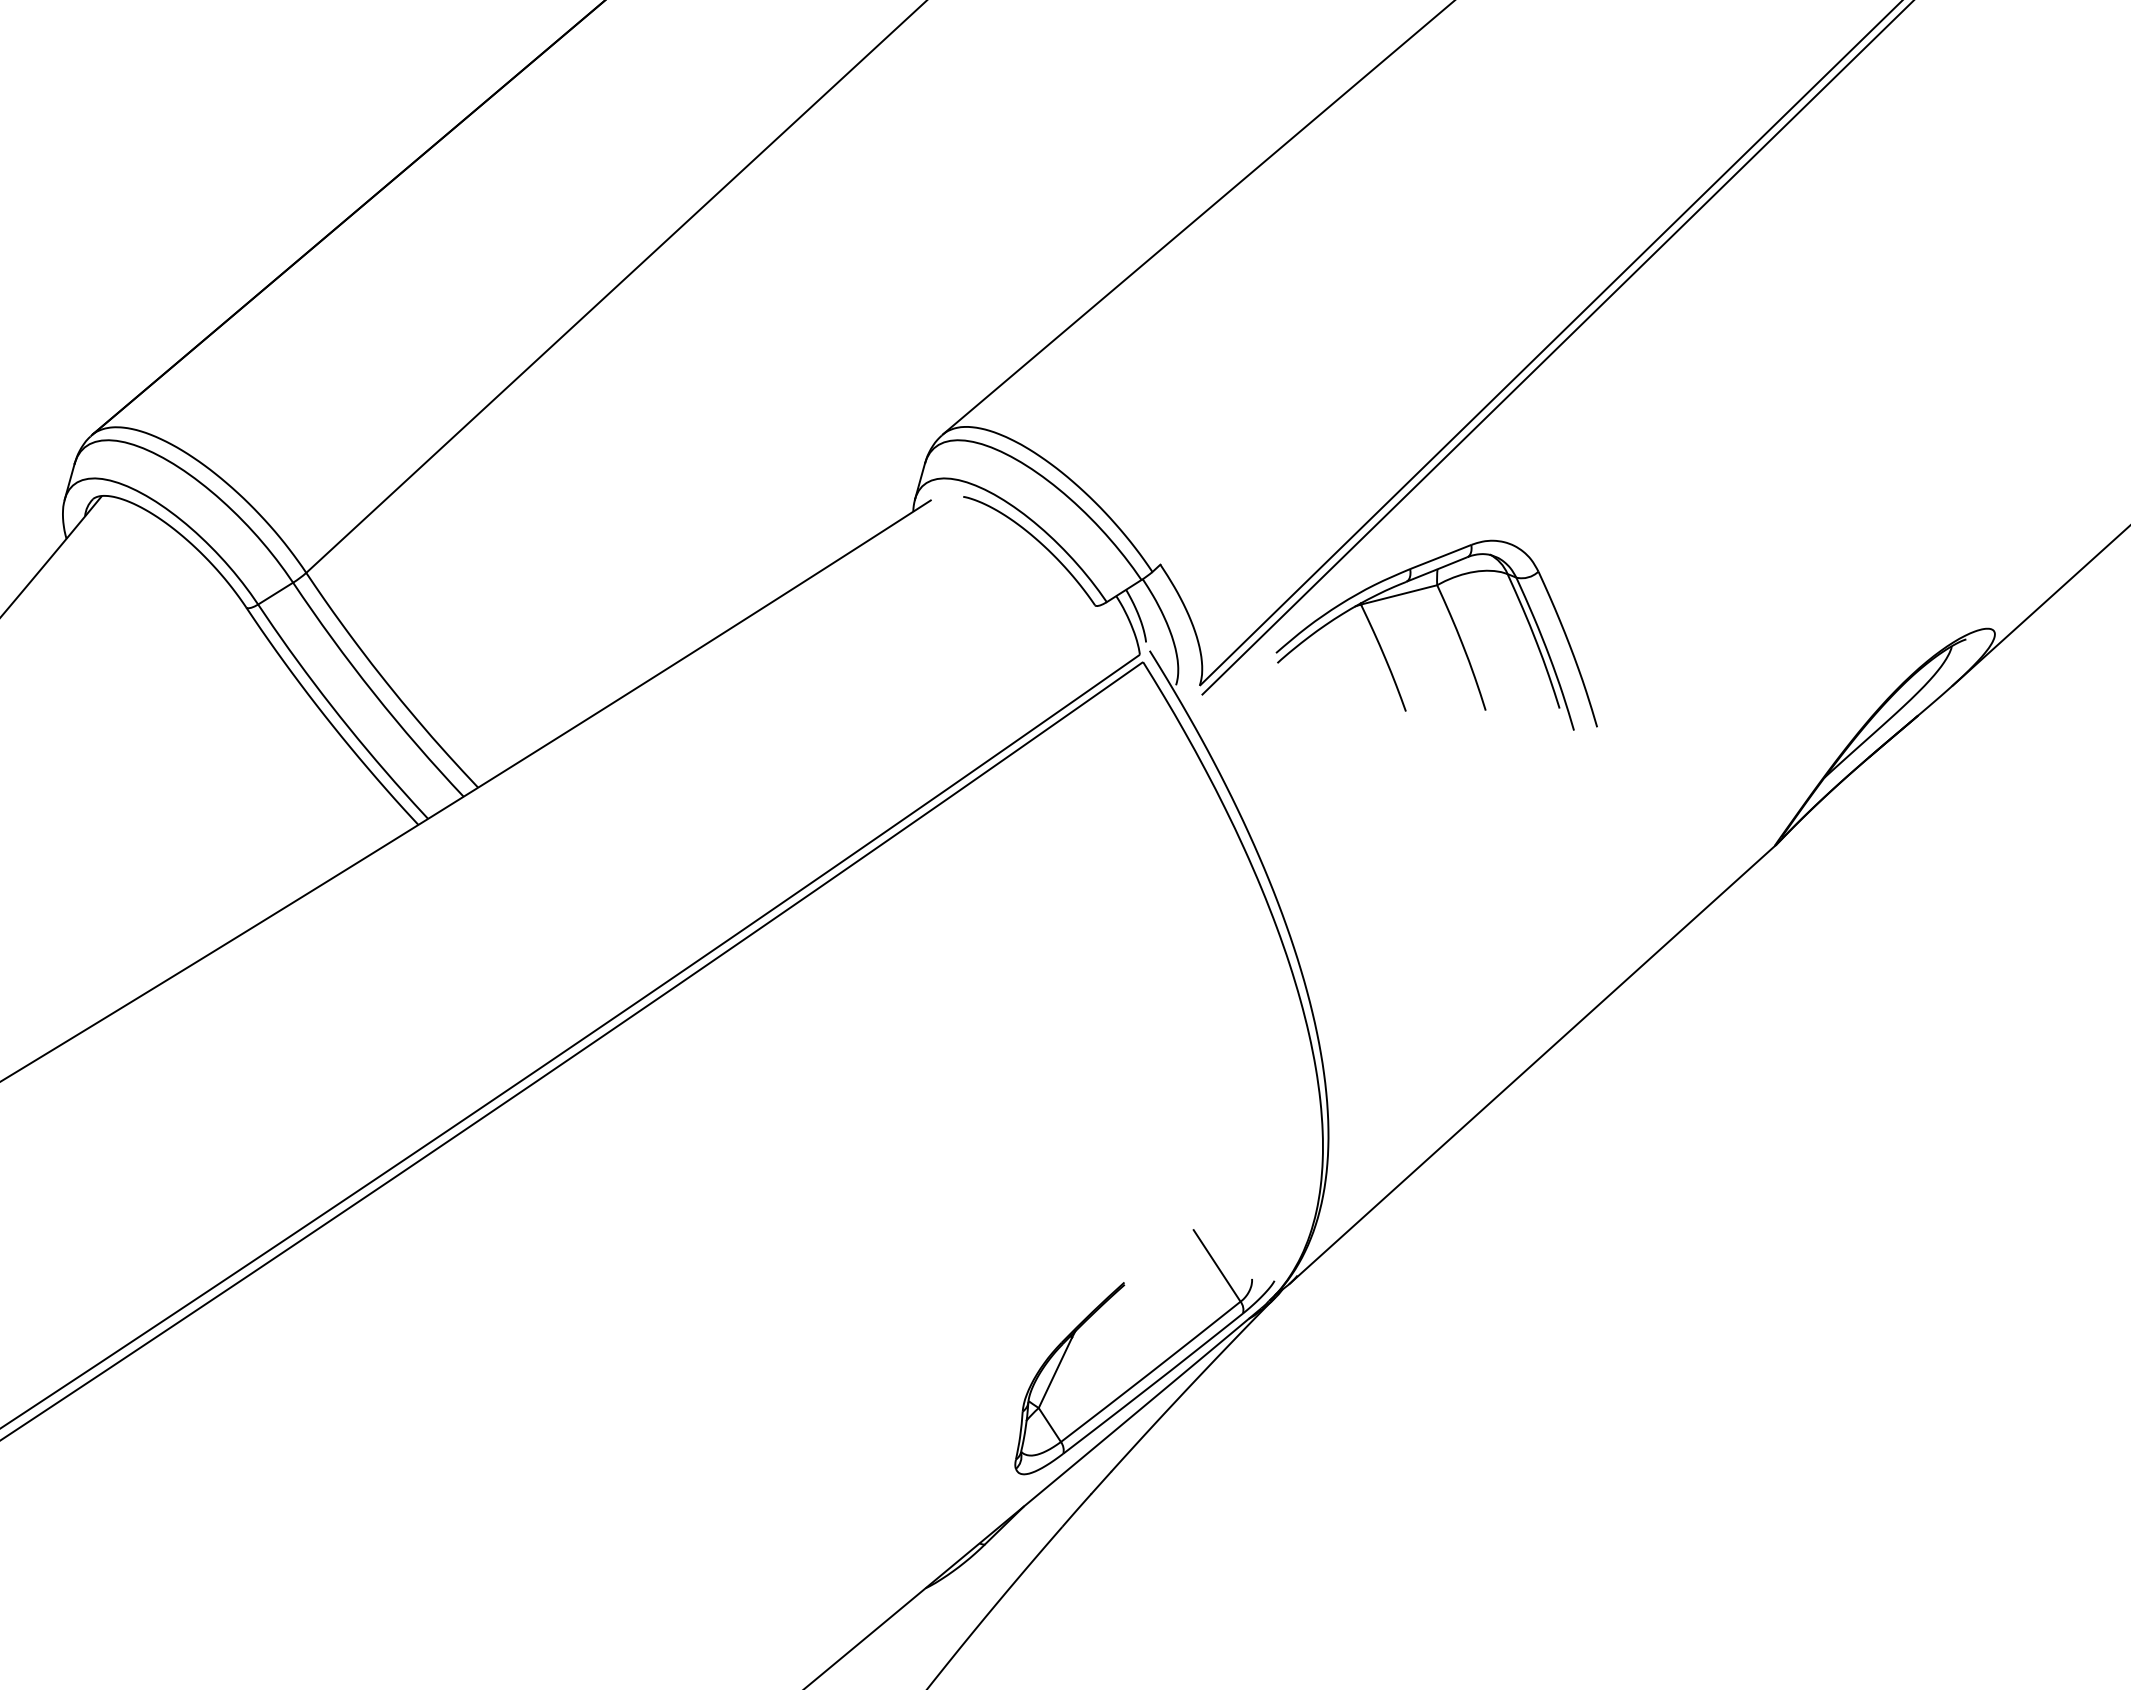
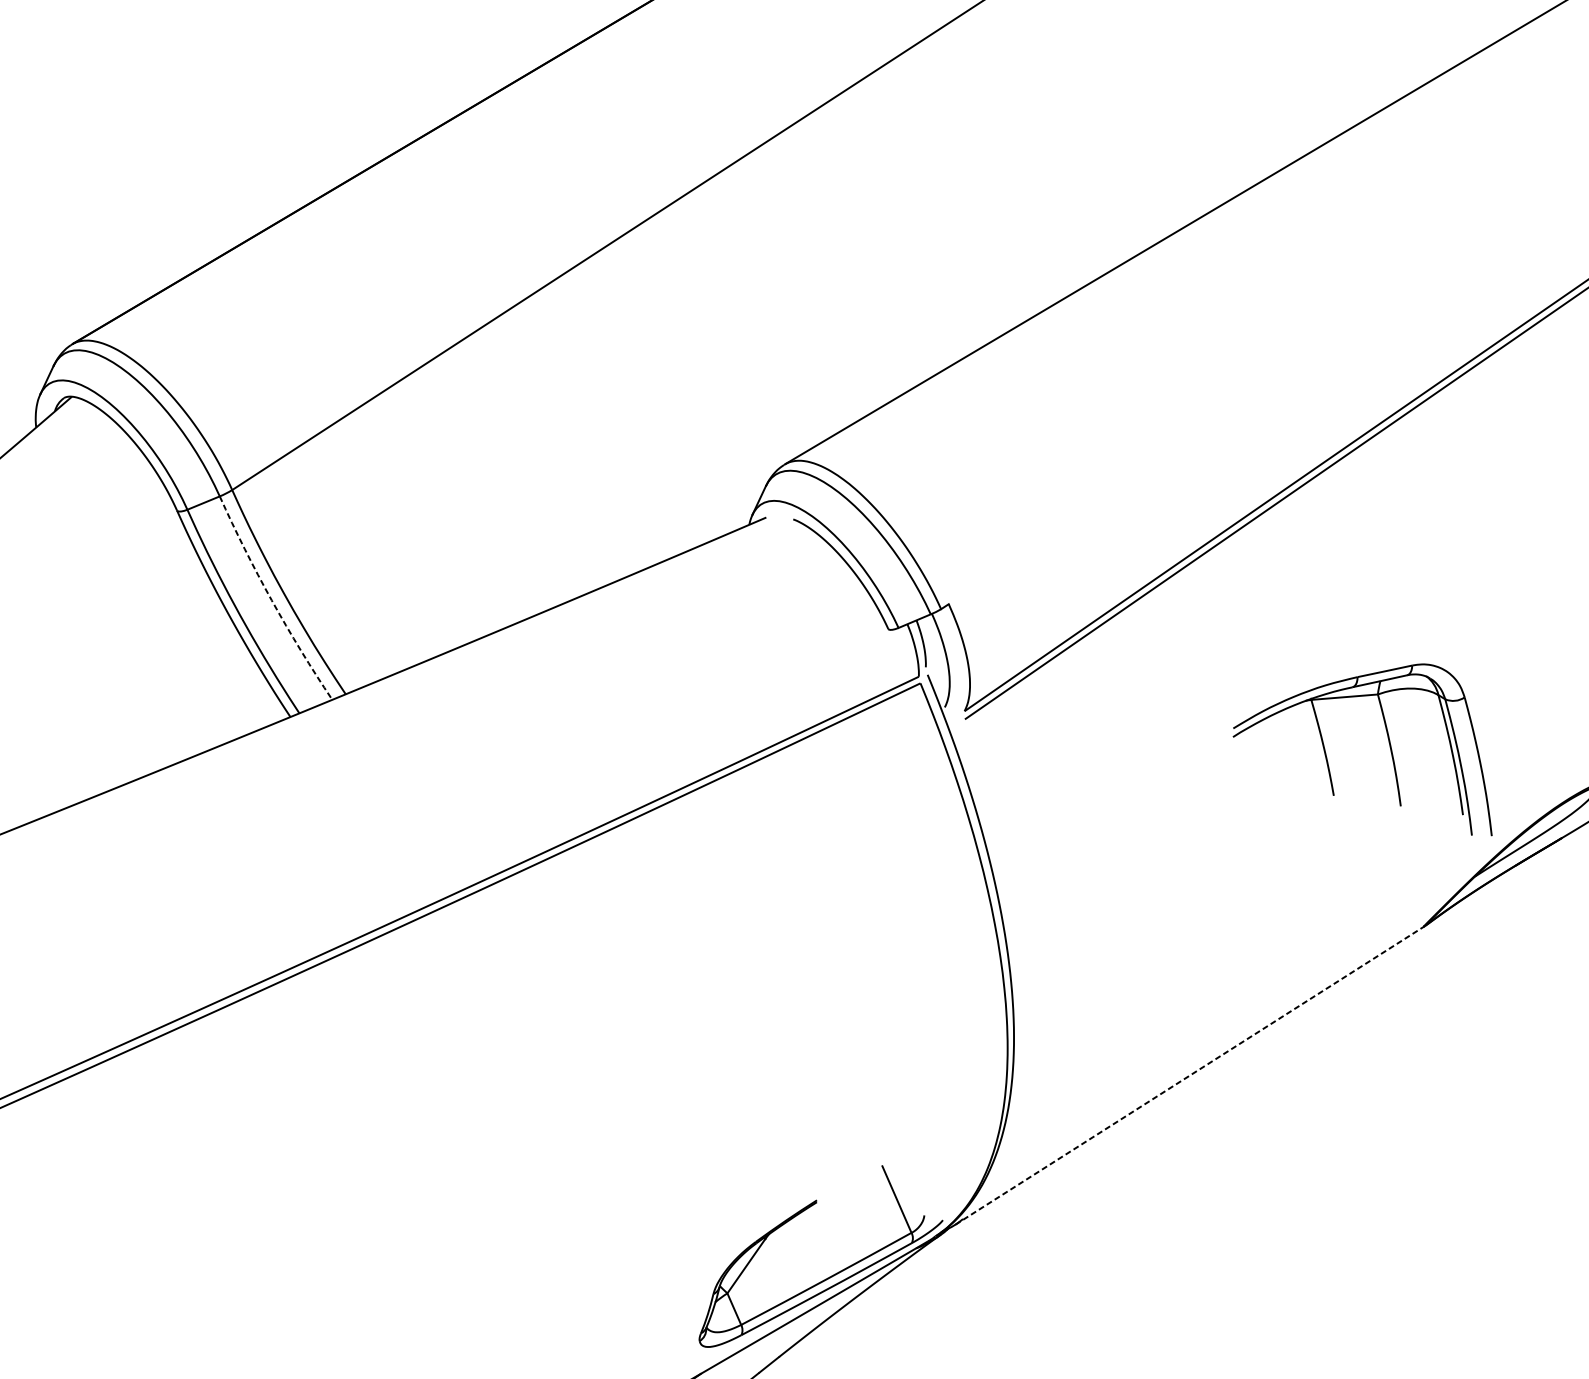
part: (1454, 627) -> (1386, 732), moved
arc: (373, 693) -> (271, 600), solid -> dashed
line: (1532, 1064) -> (1189, 1075), solid -> dashed

